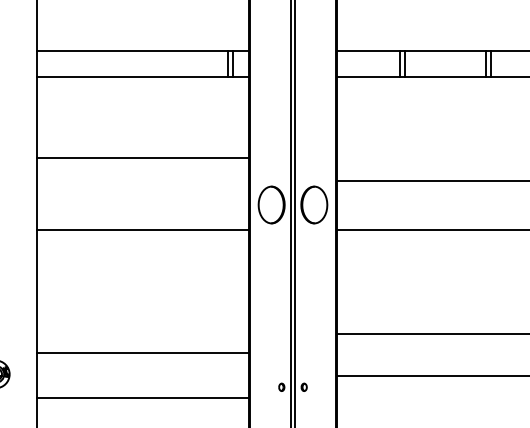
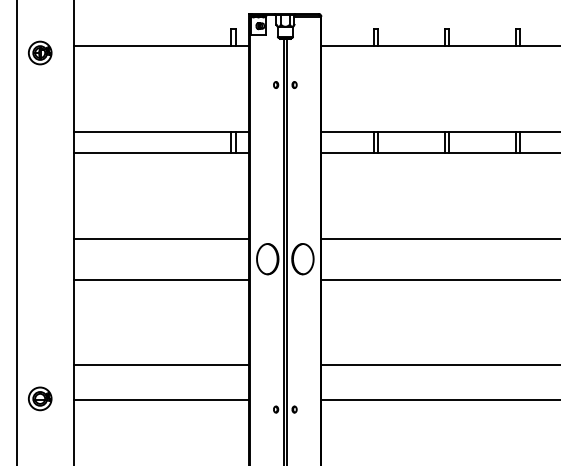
line: (142, 156) -> (161, 238), moved
line: (142, 353) -> (161, 365), moved
line: (142, 398) -> (161, 400), moved

